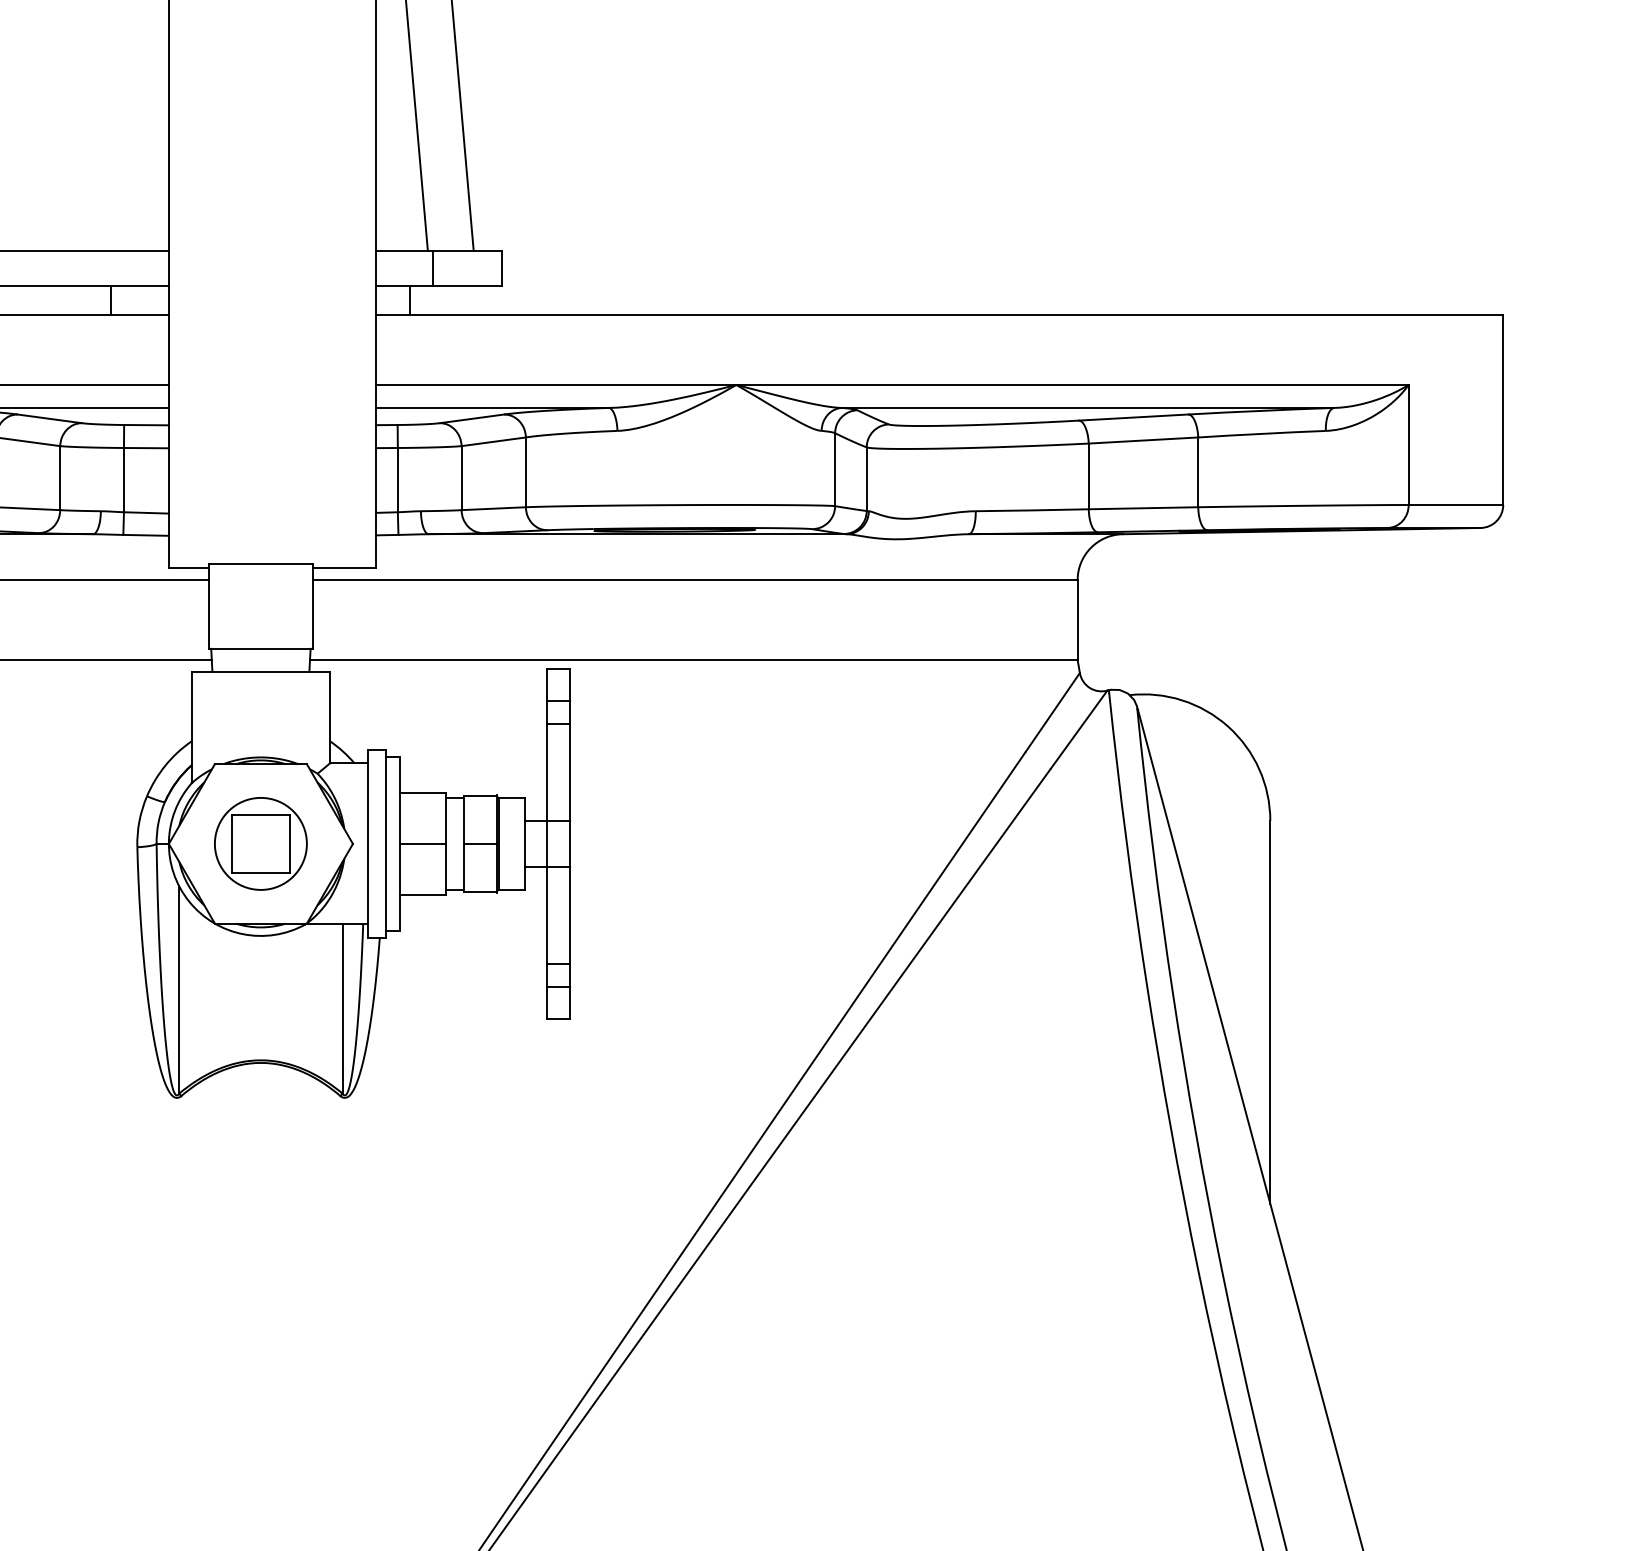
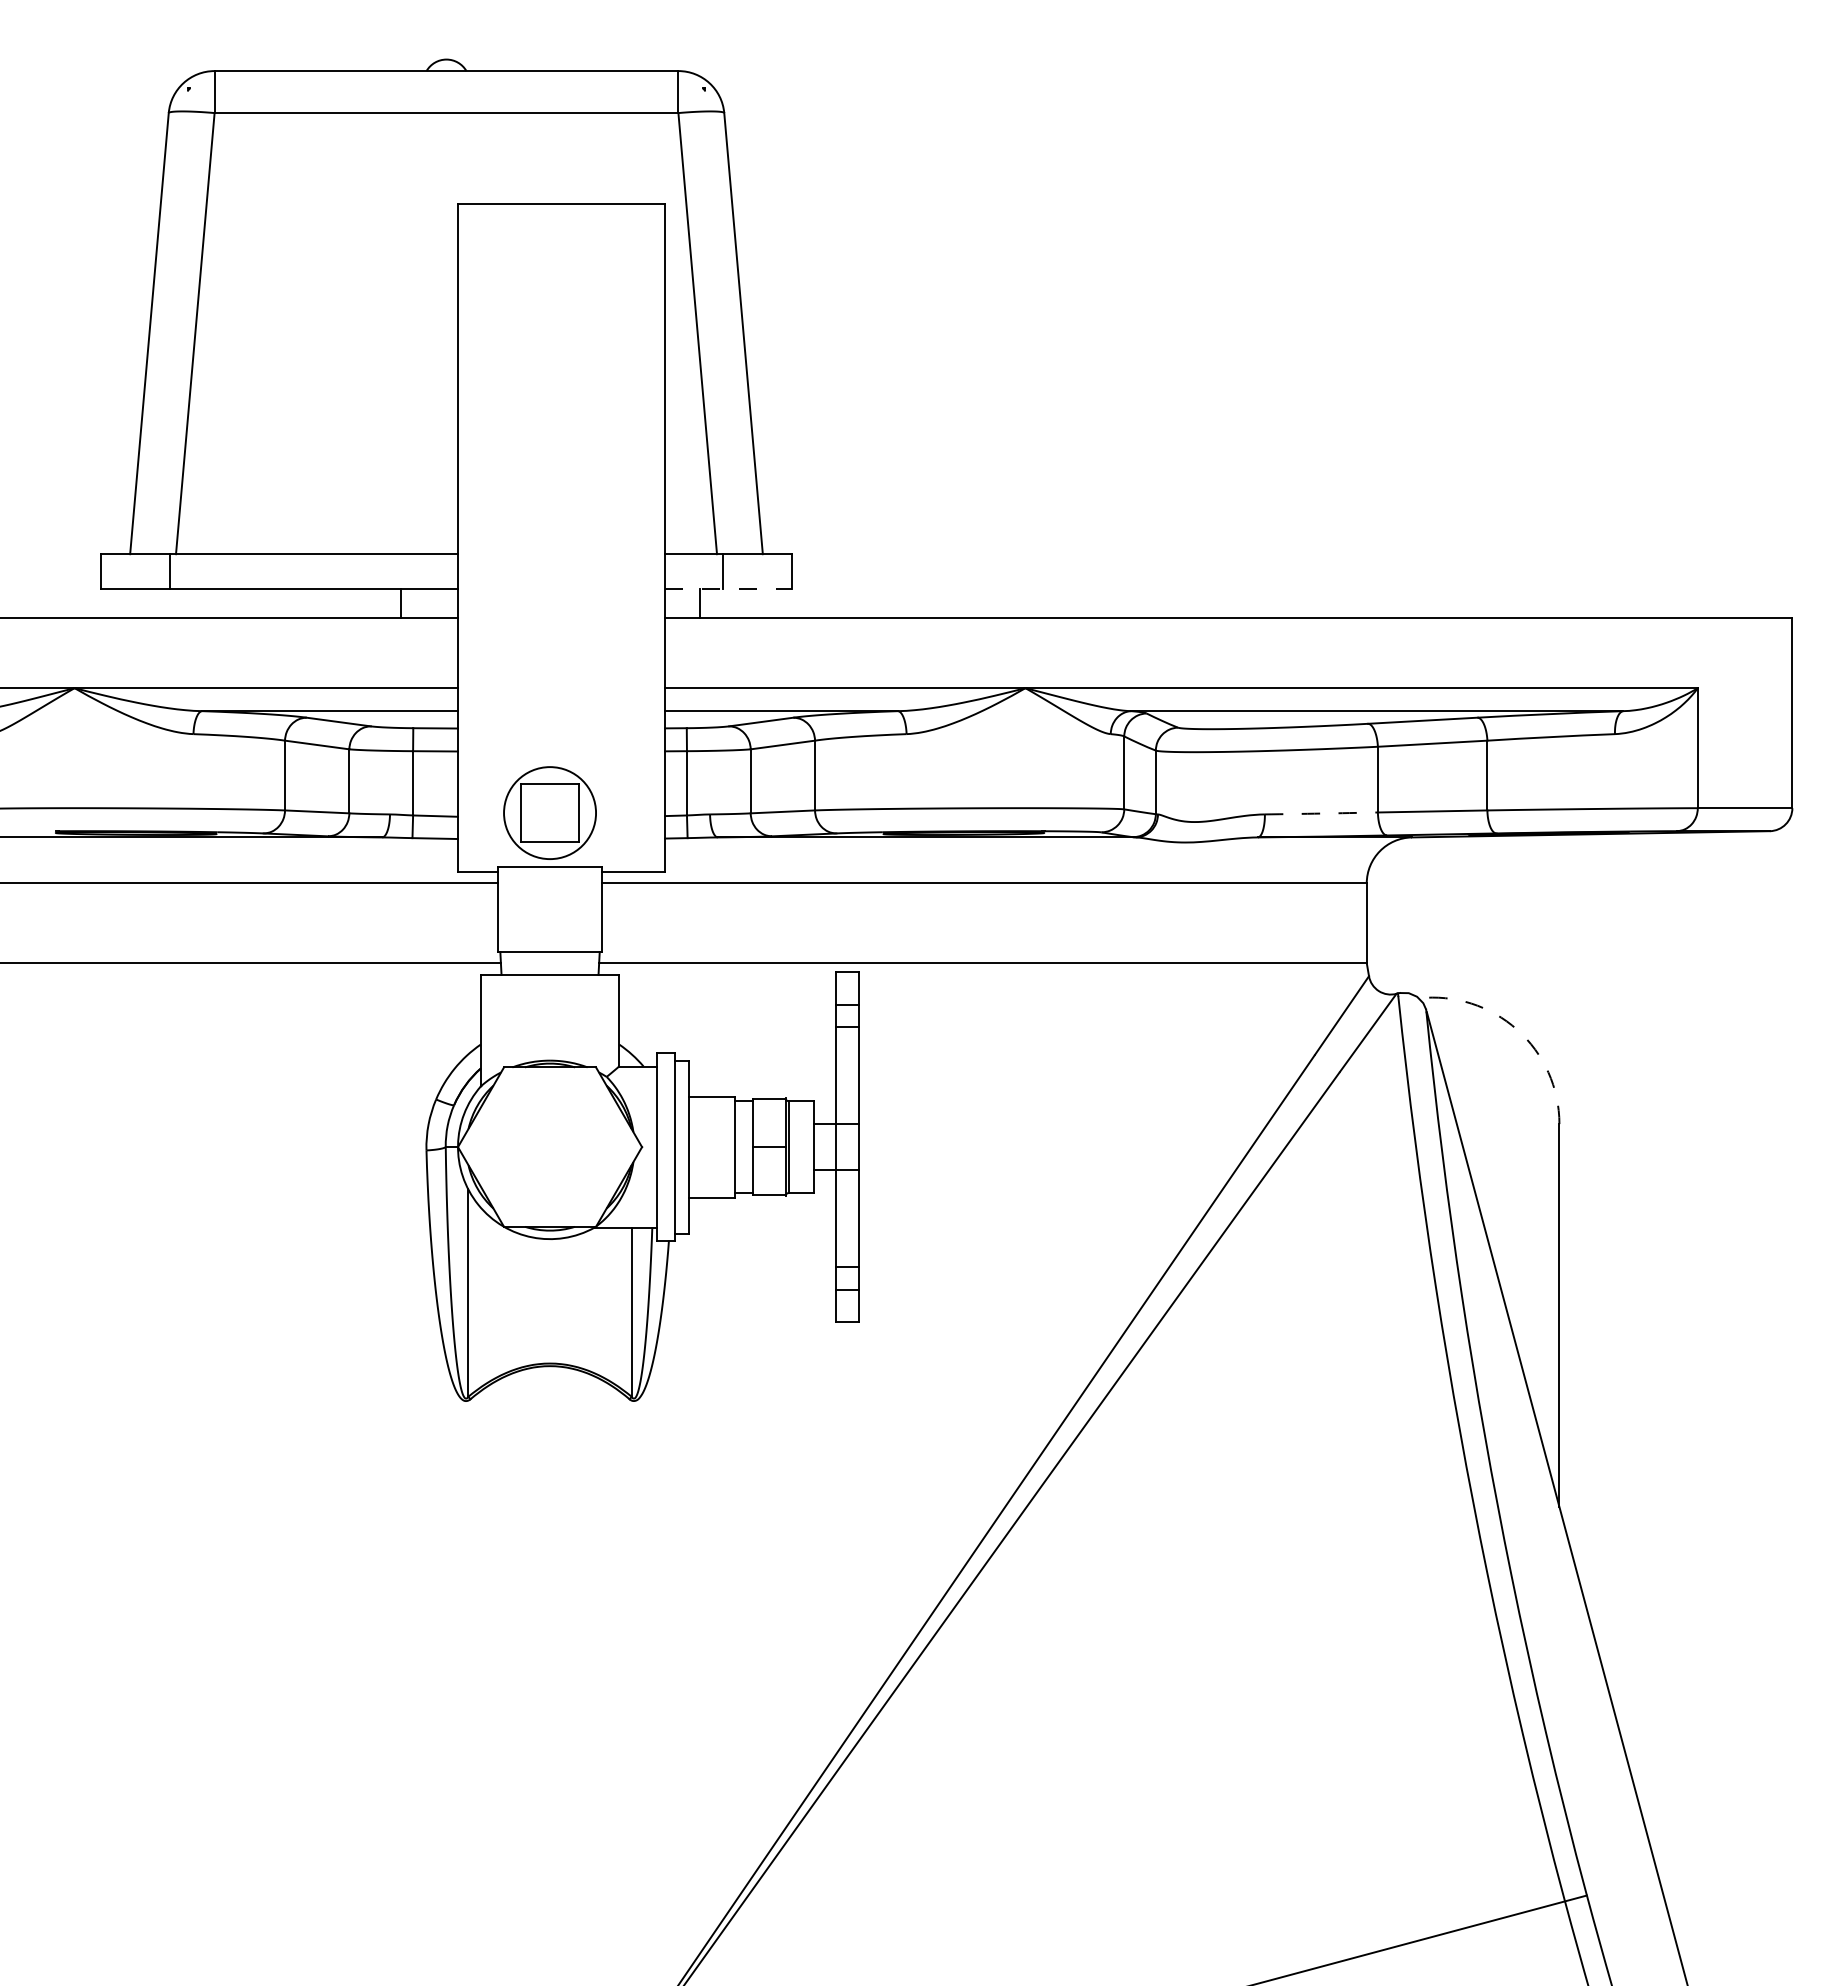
line: (439, 285) -> (728, 588), solid -> dashed
arc: (1032, 510) -> (1321, 813), solid -> dashed
arc: (1228, 726) -> (1517, 1029), solid -> dashed
part: (260, 843) -> (549, 812), moved
line: (423, 844) -> (712, 1147), removed

